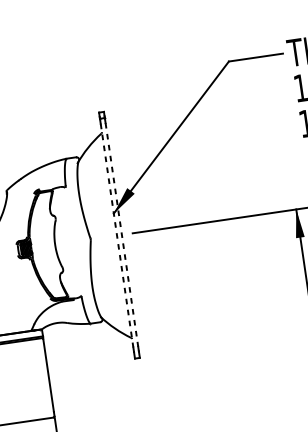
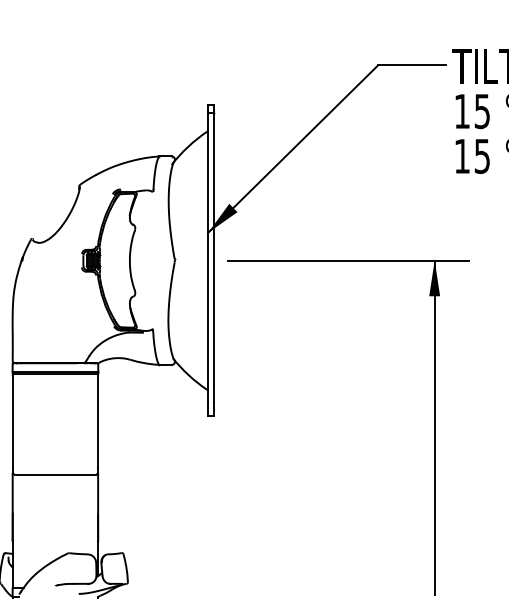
line: (122, 235) -> (214, 261), dashed -> solid
line: (117, 236) -> (208, 261), dashed -> solid

